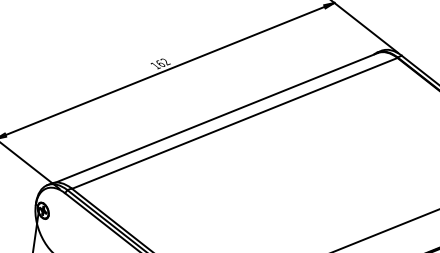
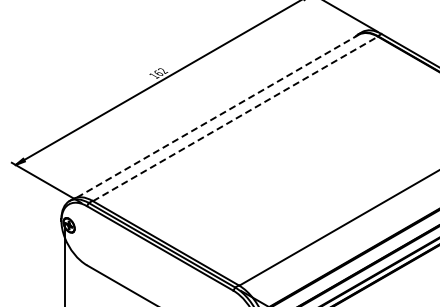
line: (216, 118) -> (217, 116), solid -> dashed
line: (234, 122) -> (235, 118), solid -> dashed

